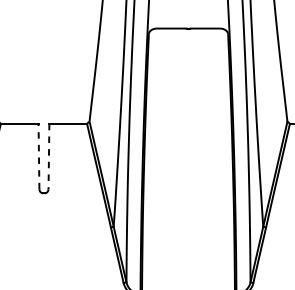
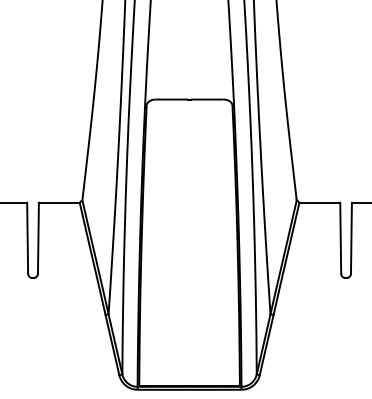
line: (38, 155) -> (27, 237), dashed -> solid
line: (49, 156) -> (38, 238), dashed -> solid

